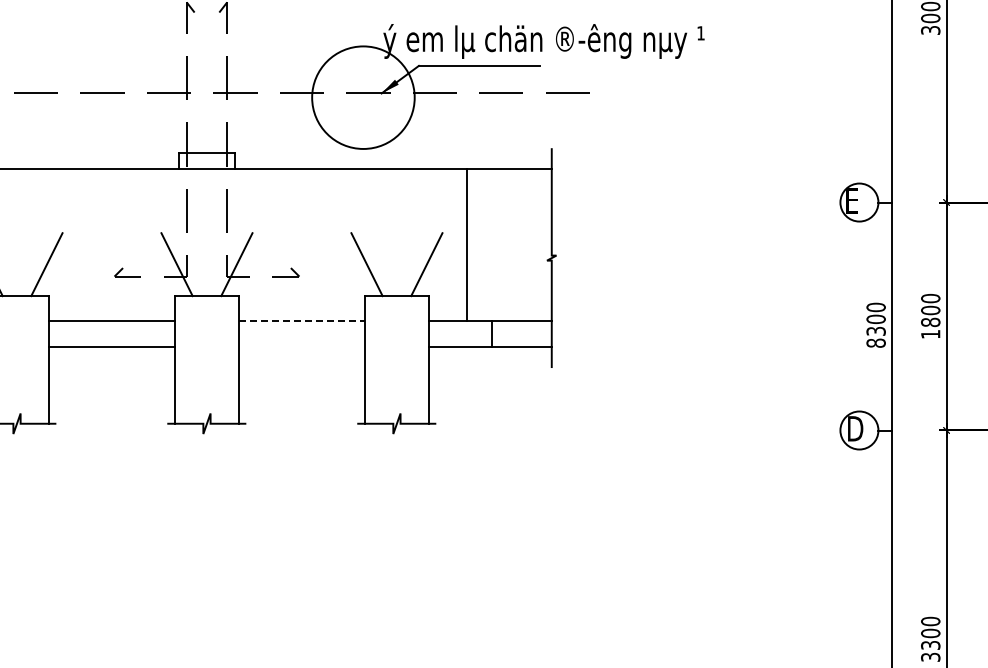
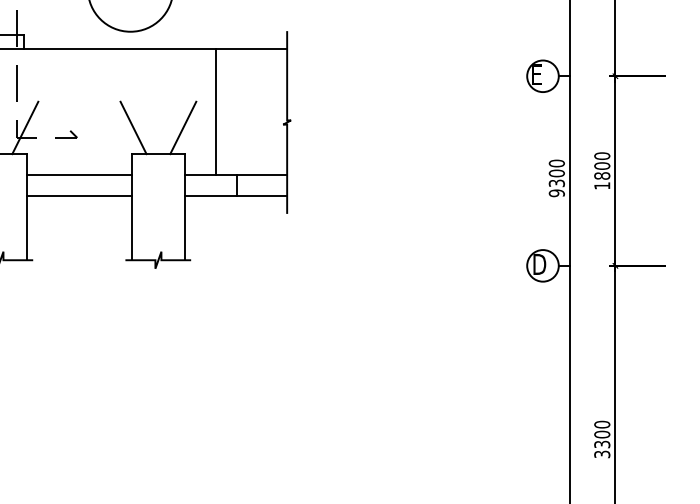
line: (302, 321) -> (79, 175), dashed -> solid
text: (875, 342) -> (556, 192), 8300 -> 9300
line: (301, 346) -> (79, 196), added

